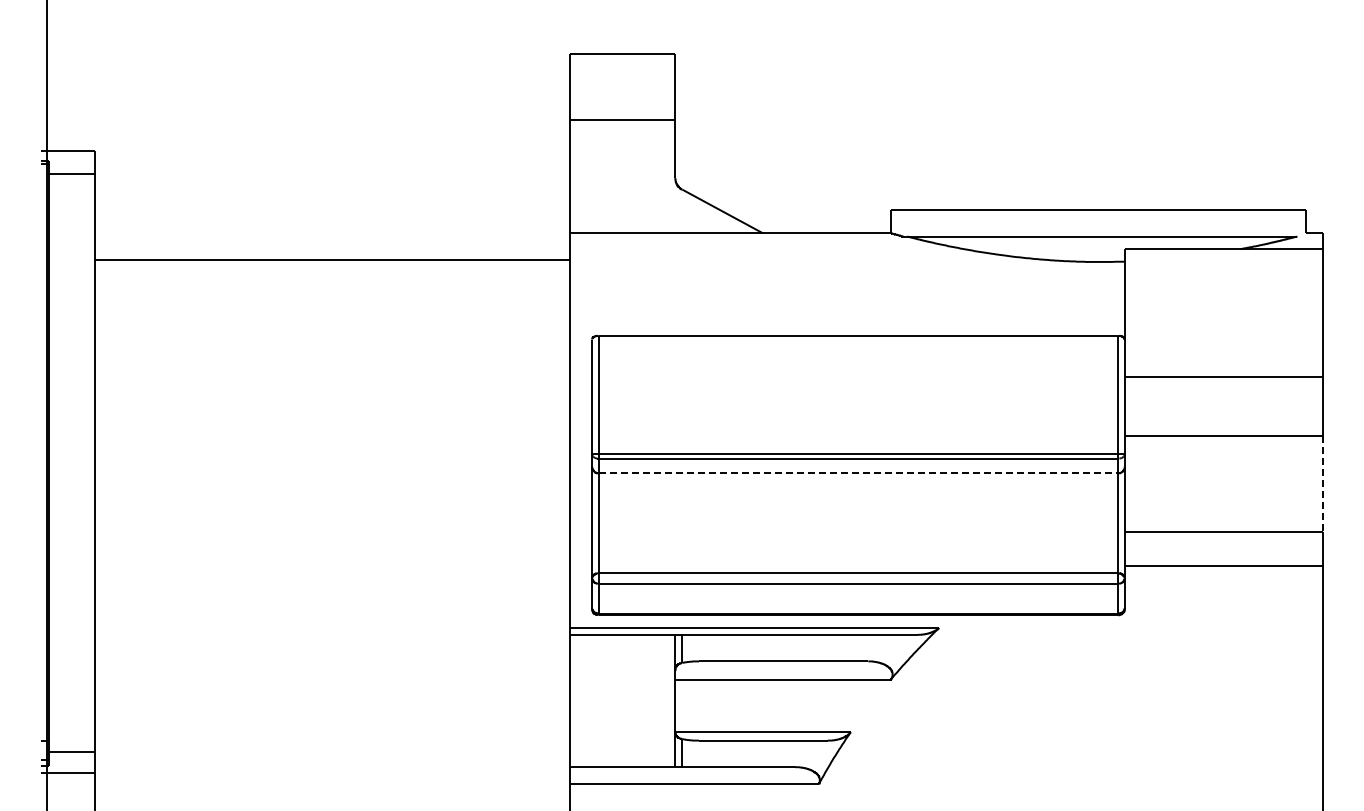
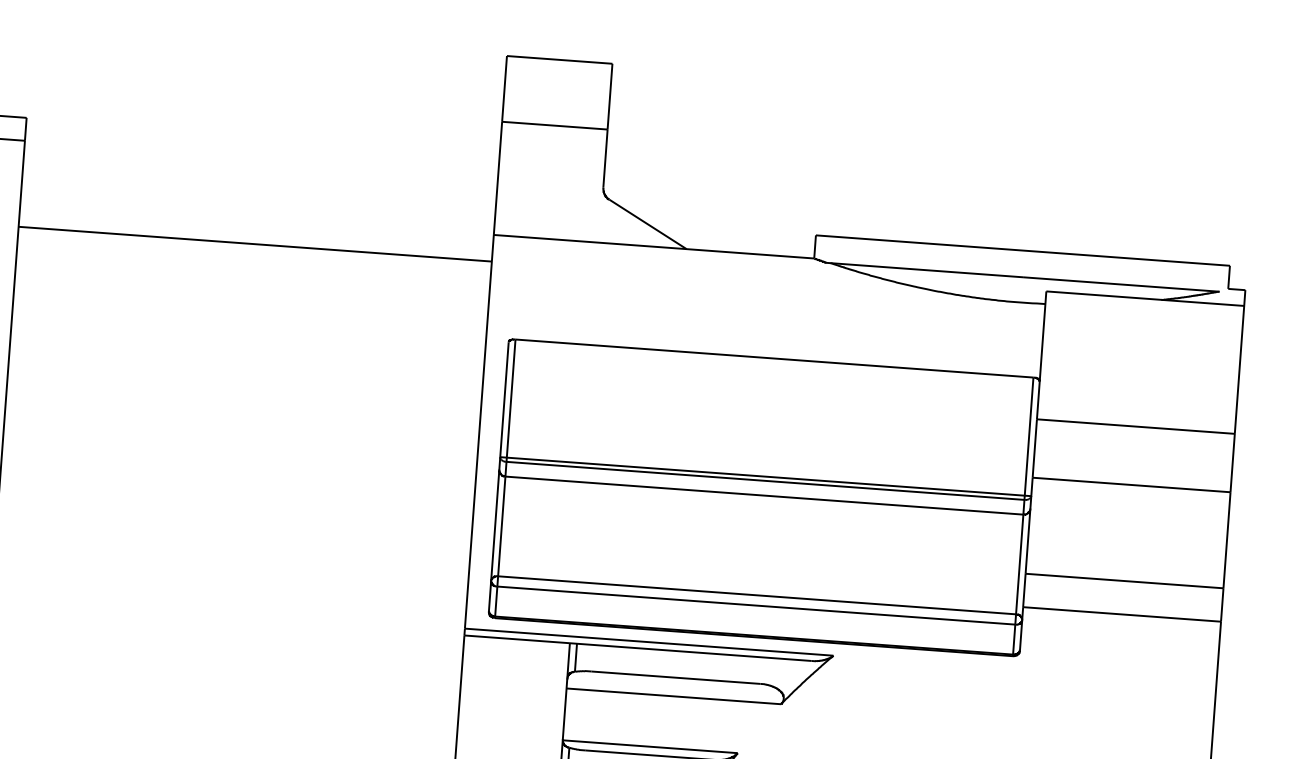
line: (858, 473) -> (764, 495), dashed -> solid
line: (1323, 484) -> (1227, 540), dashed -> solid

